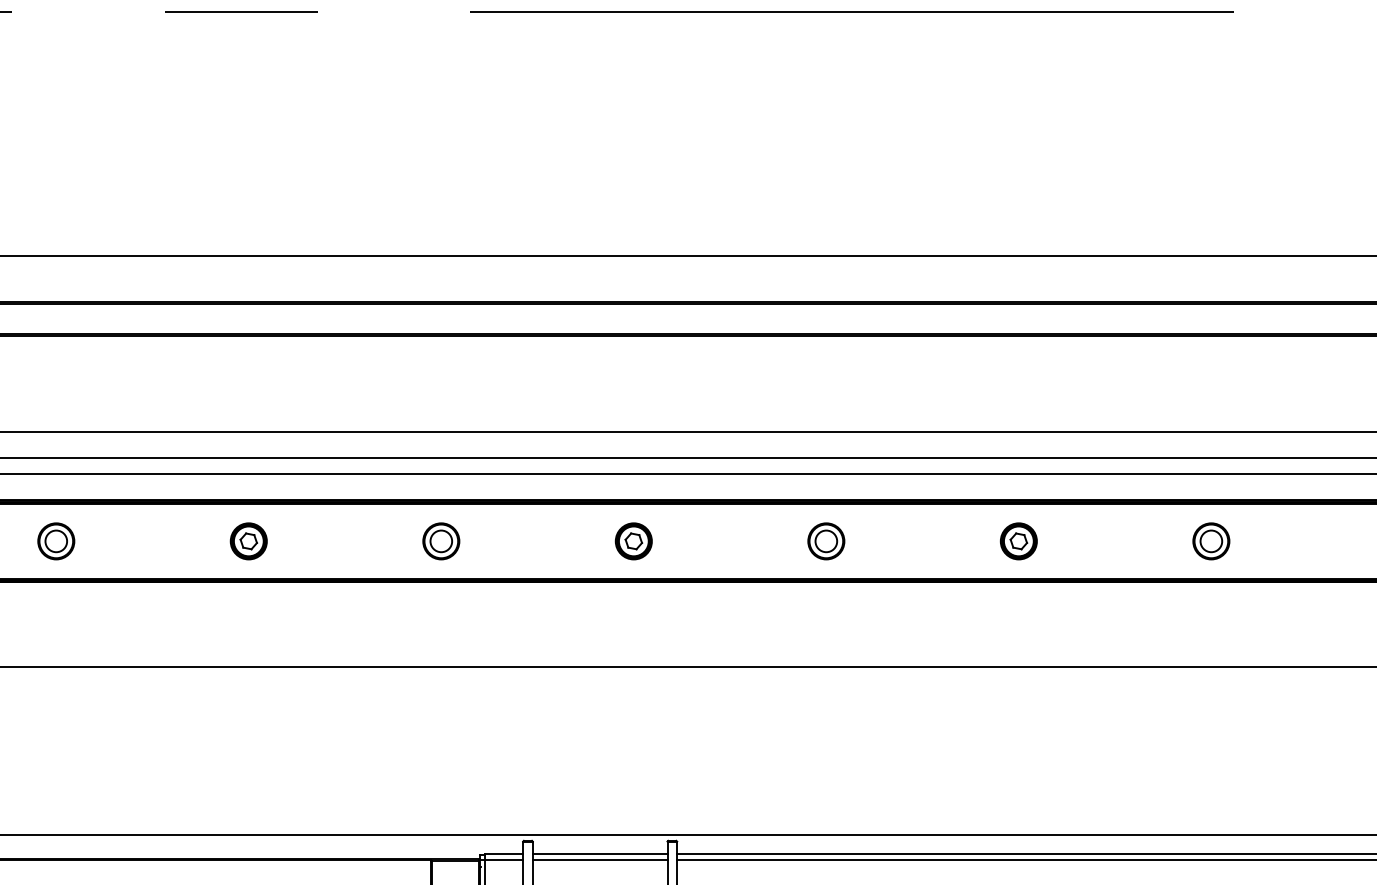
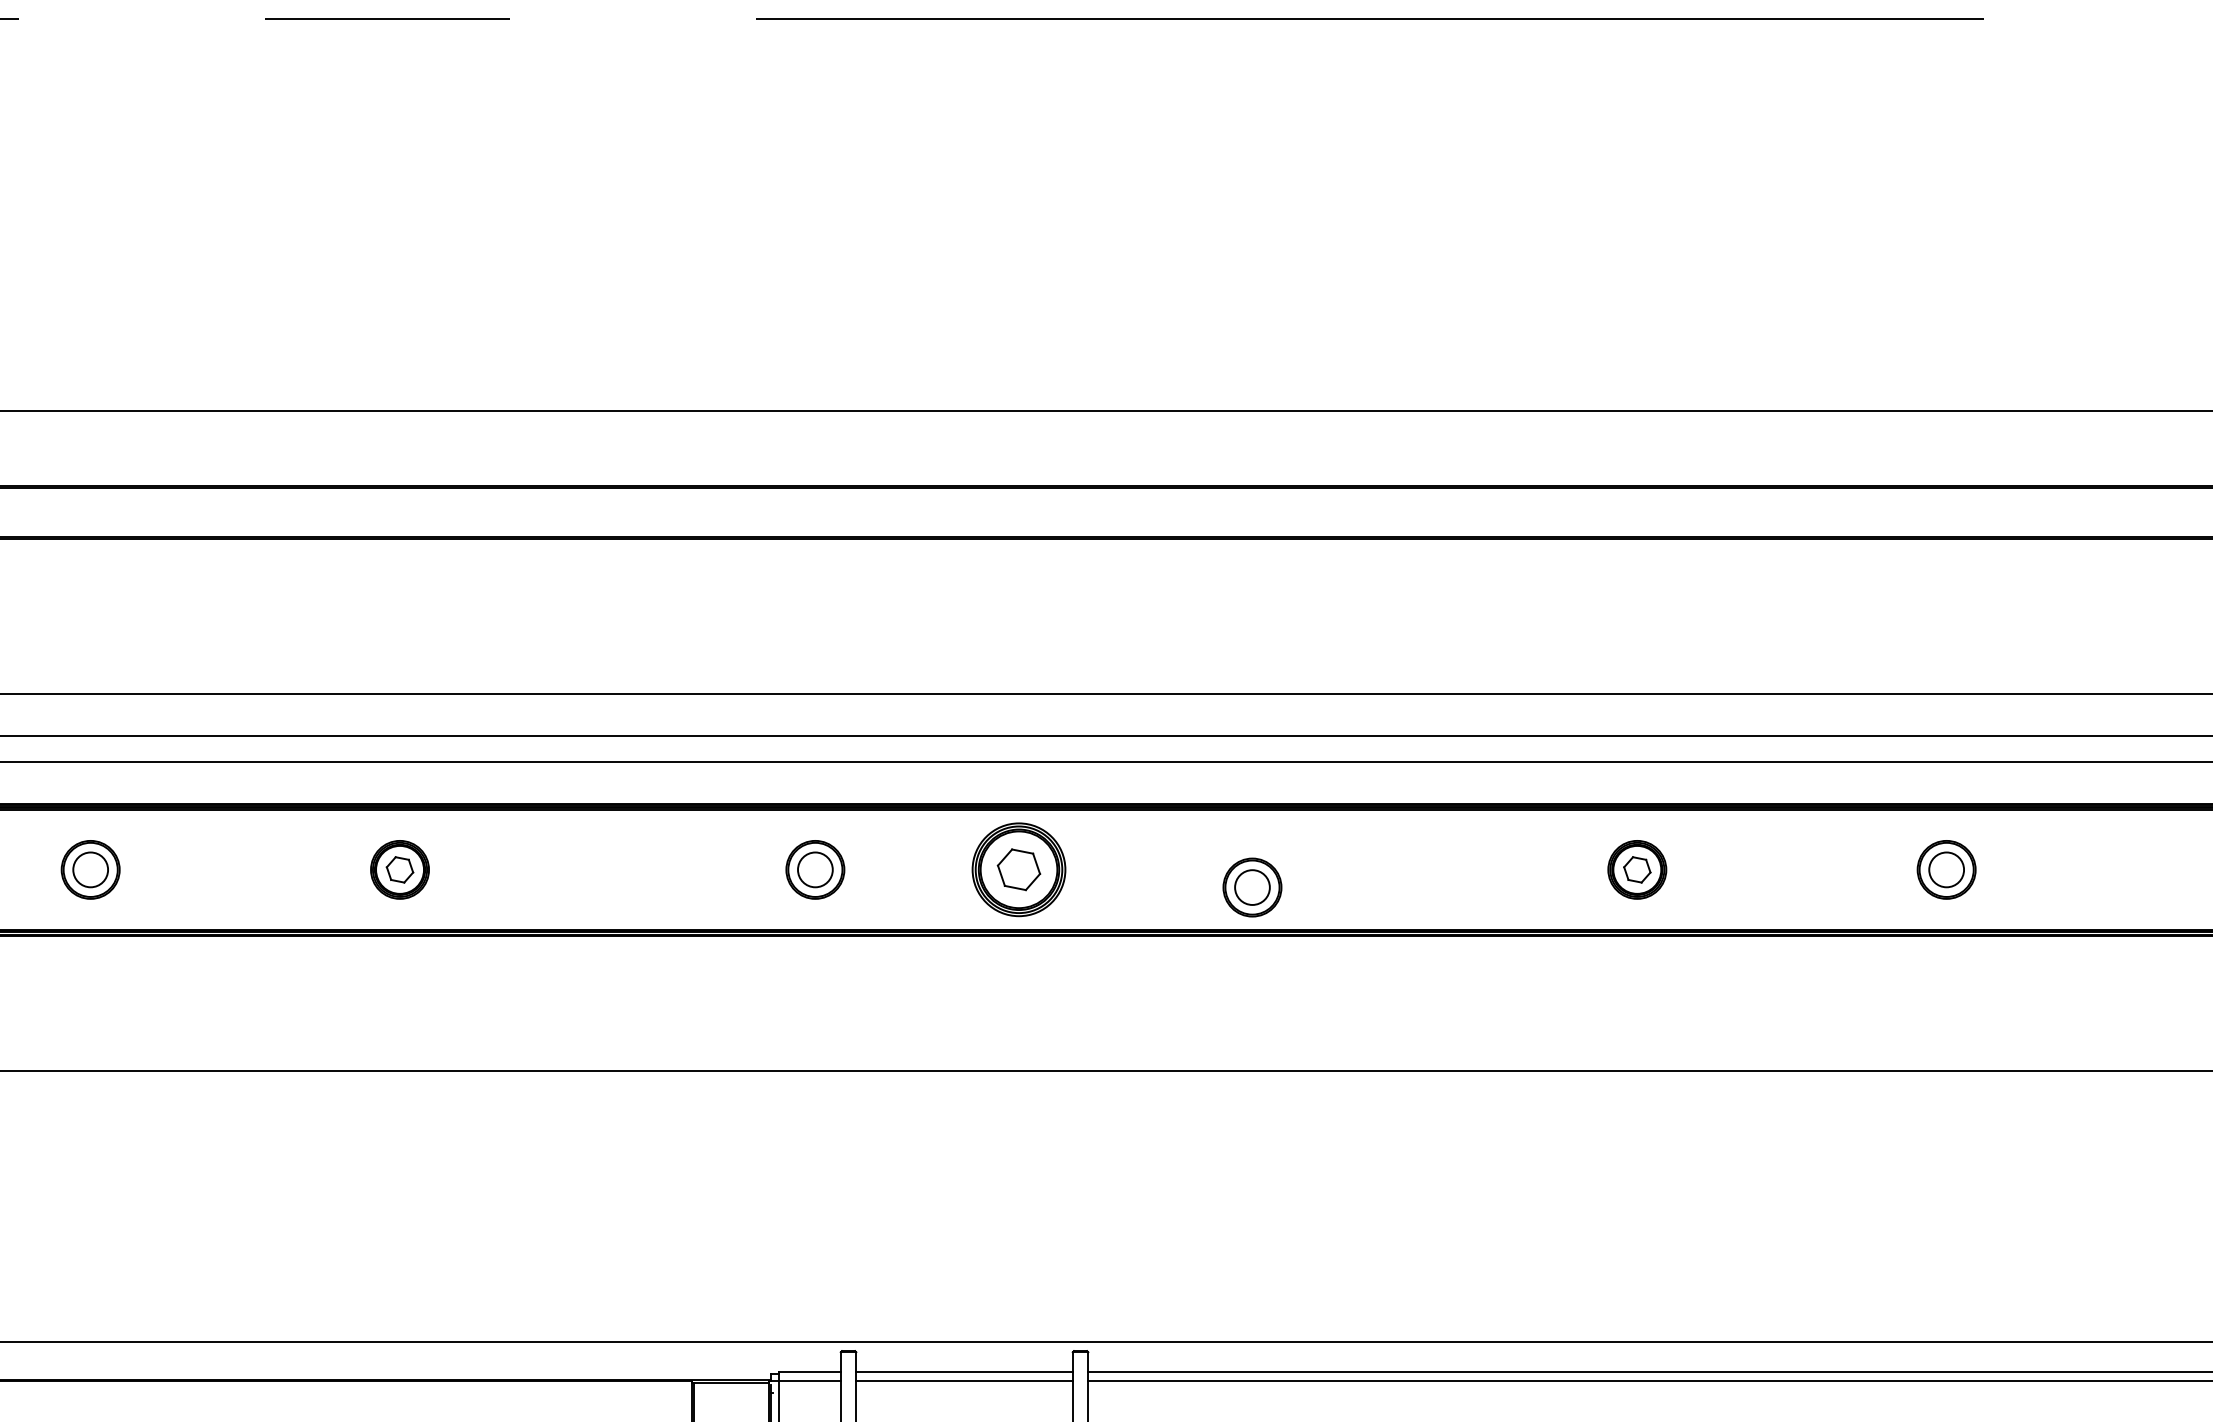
part: (441, 541) -> (815, 870), moved
part: (633, 541) -> (1018, 870), size x1.6
part: (826, 541) -> (1252, 887), moved

